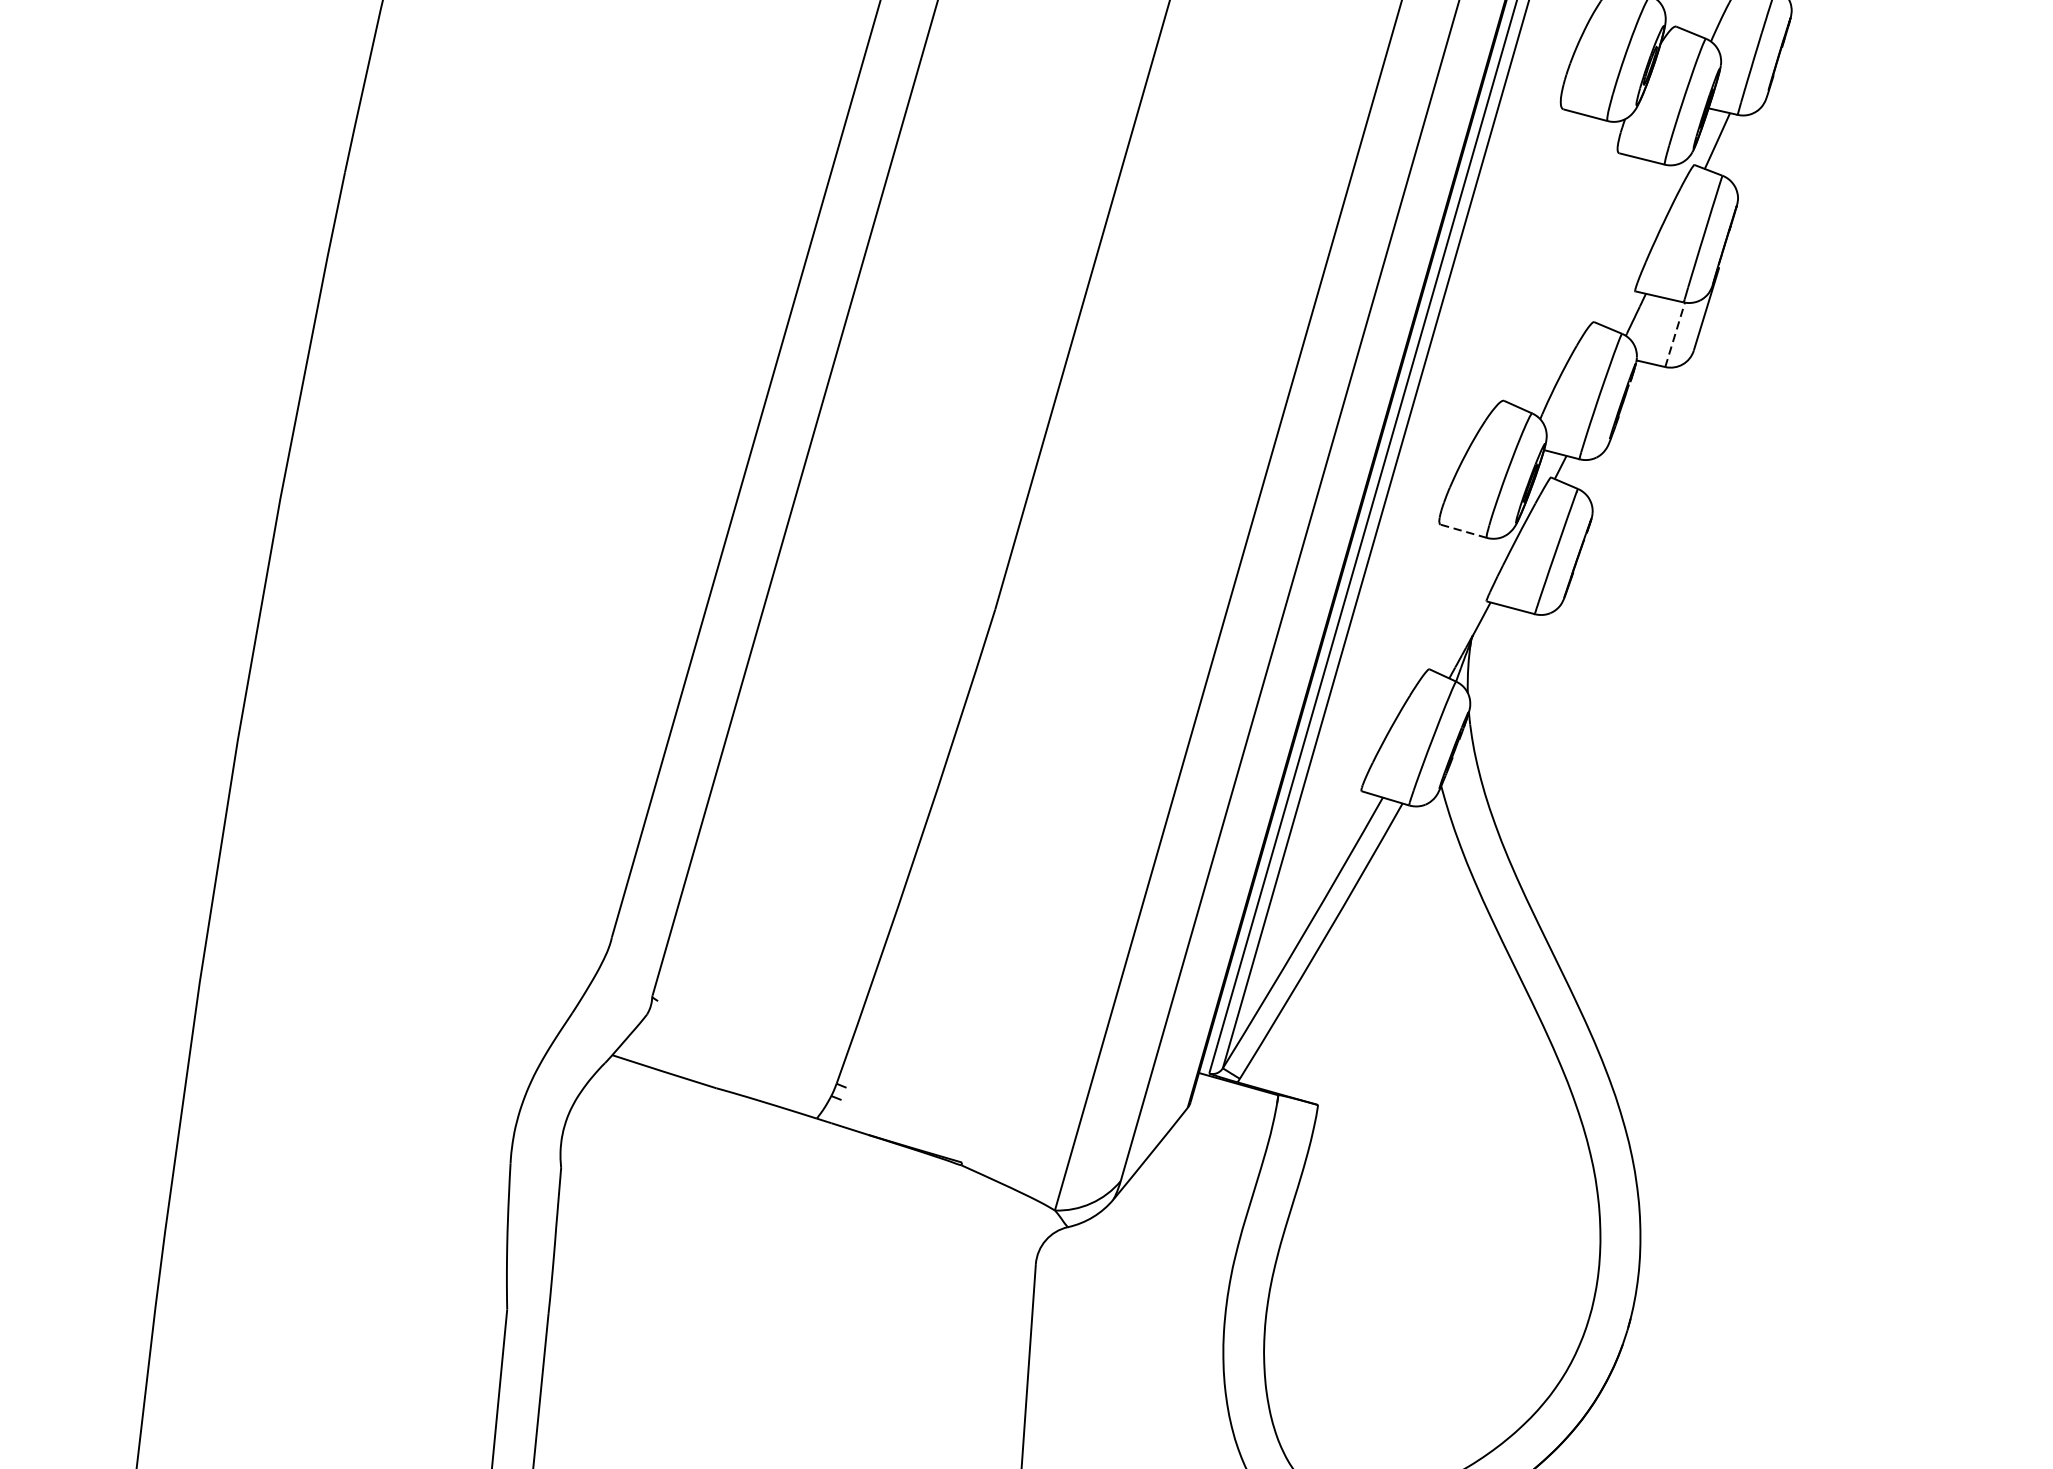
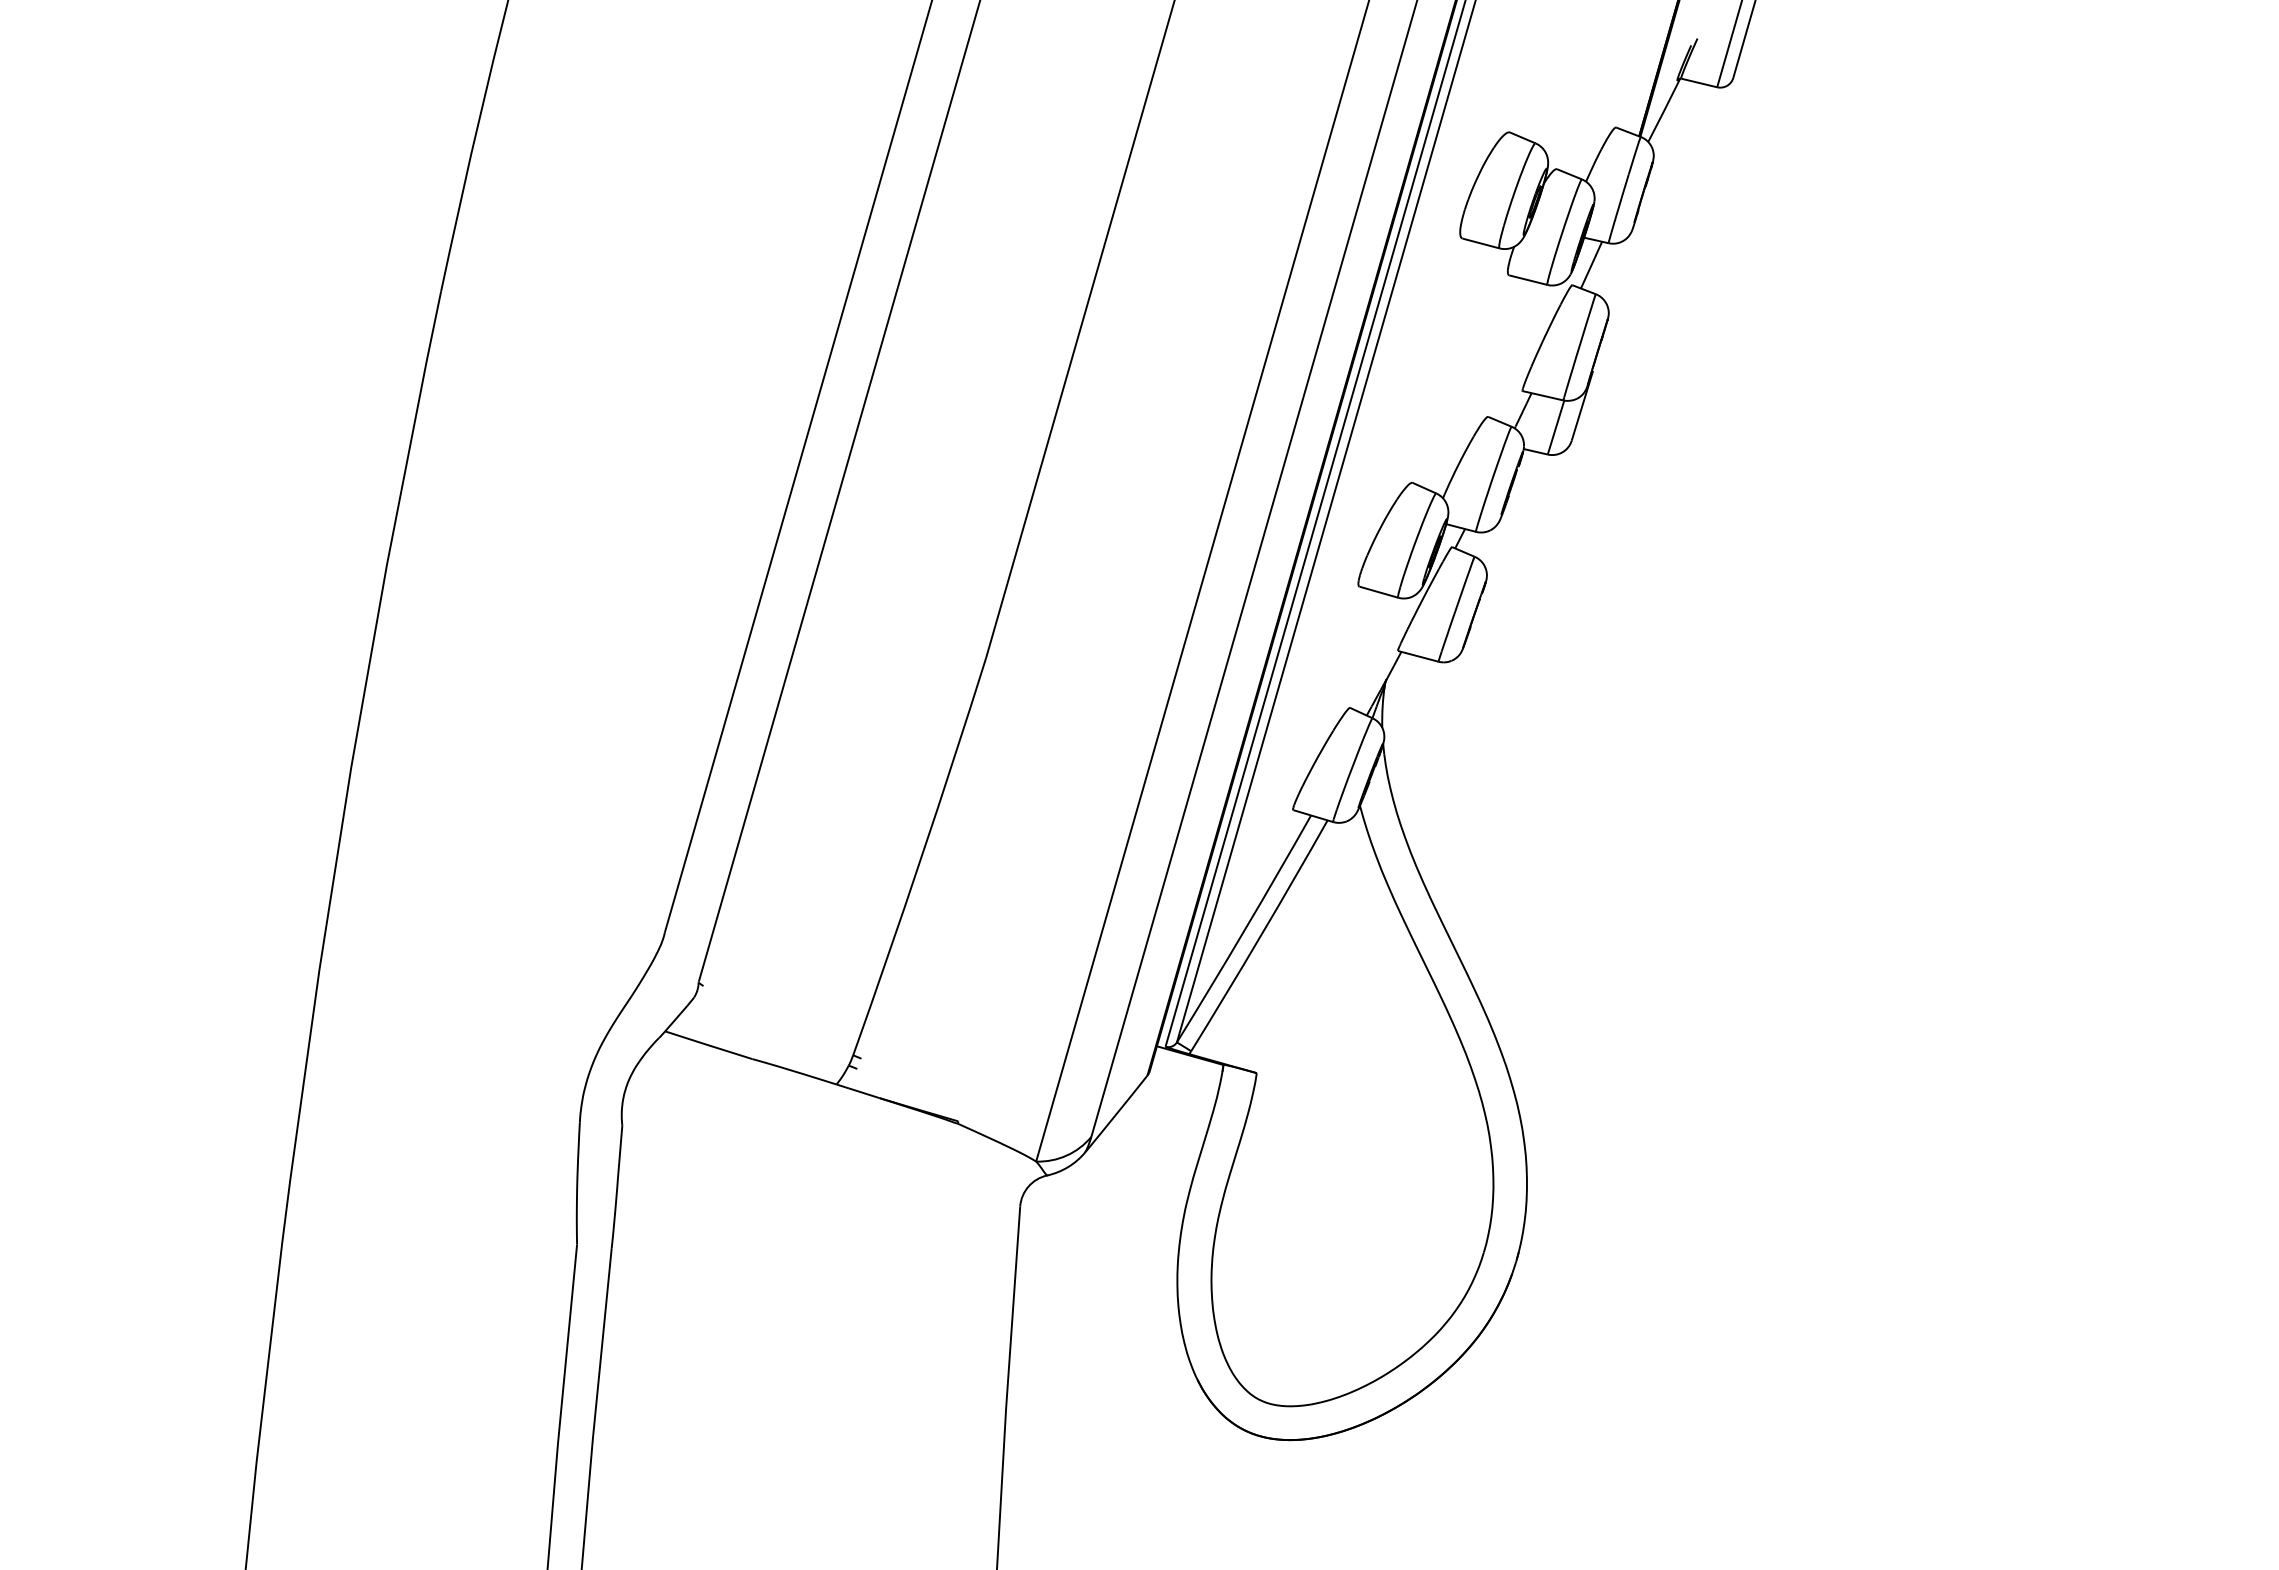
line: (1675, 334) -> (1556, 427), dashed -> solid
line: (1463, 531) -> (1378, 592), dashed -> solid

